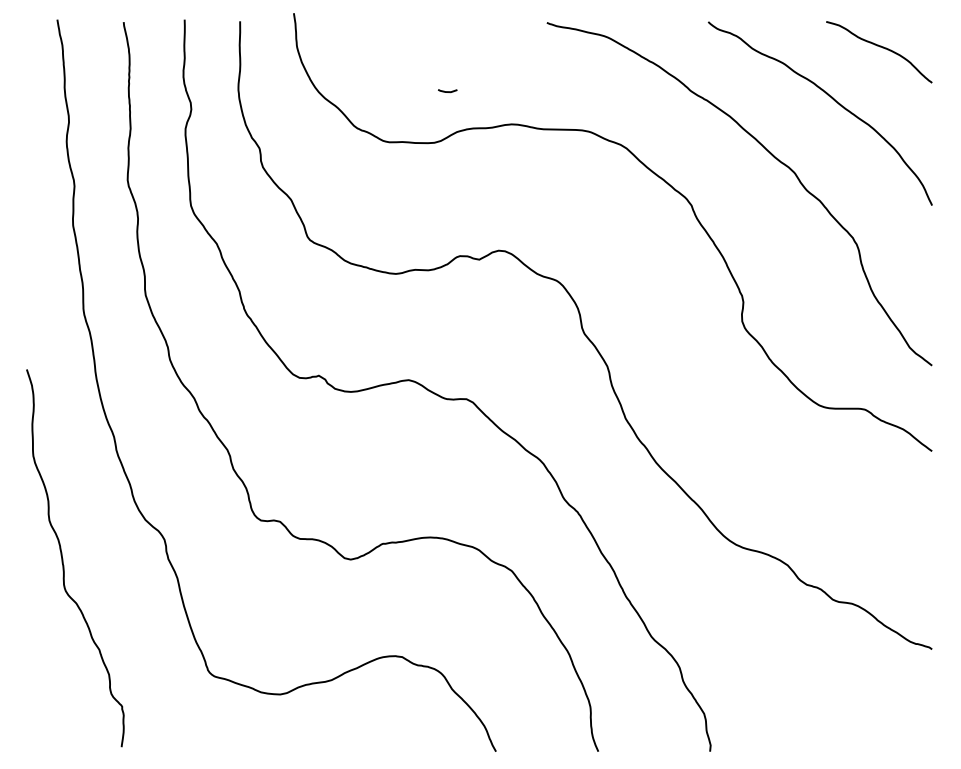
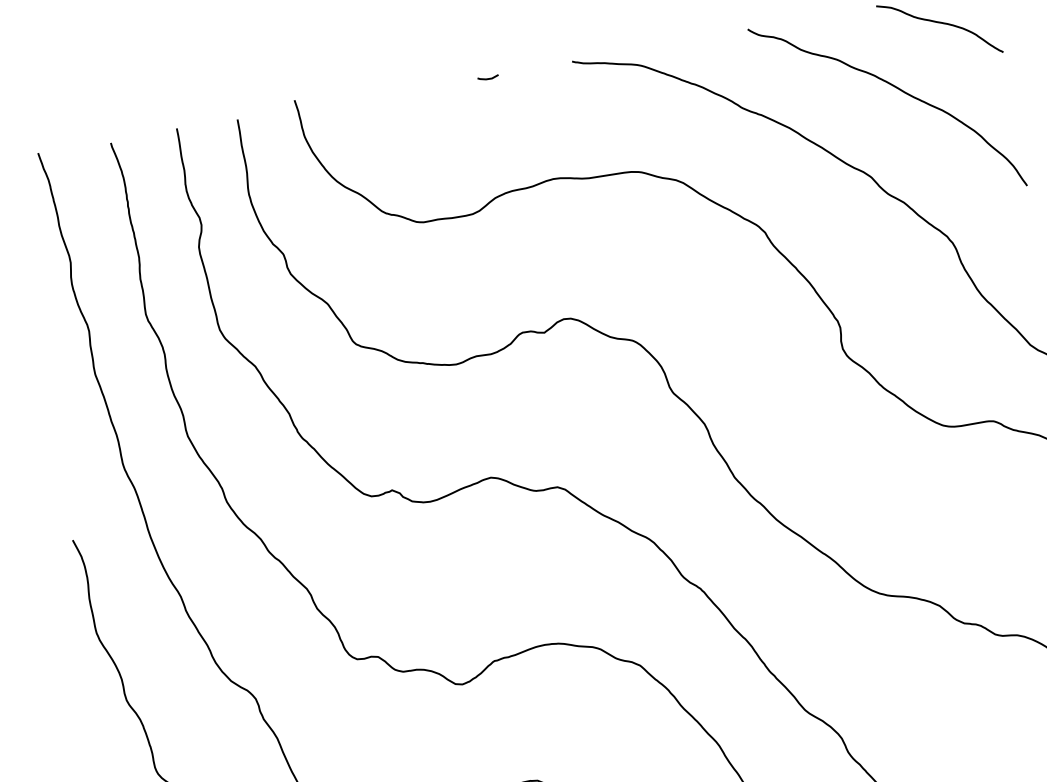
line: (447, 91) -> (488, 78), moved

